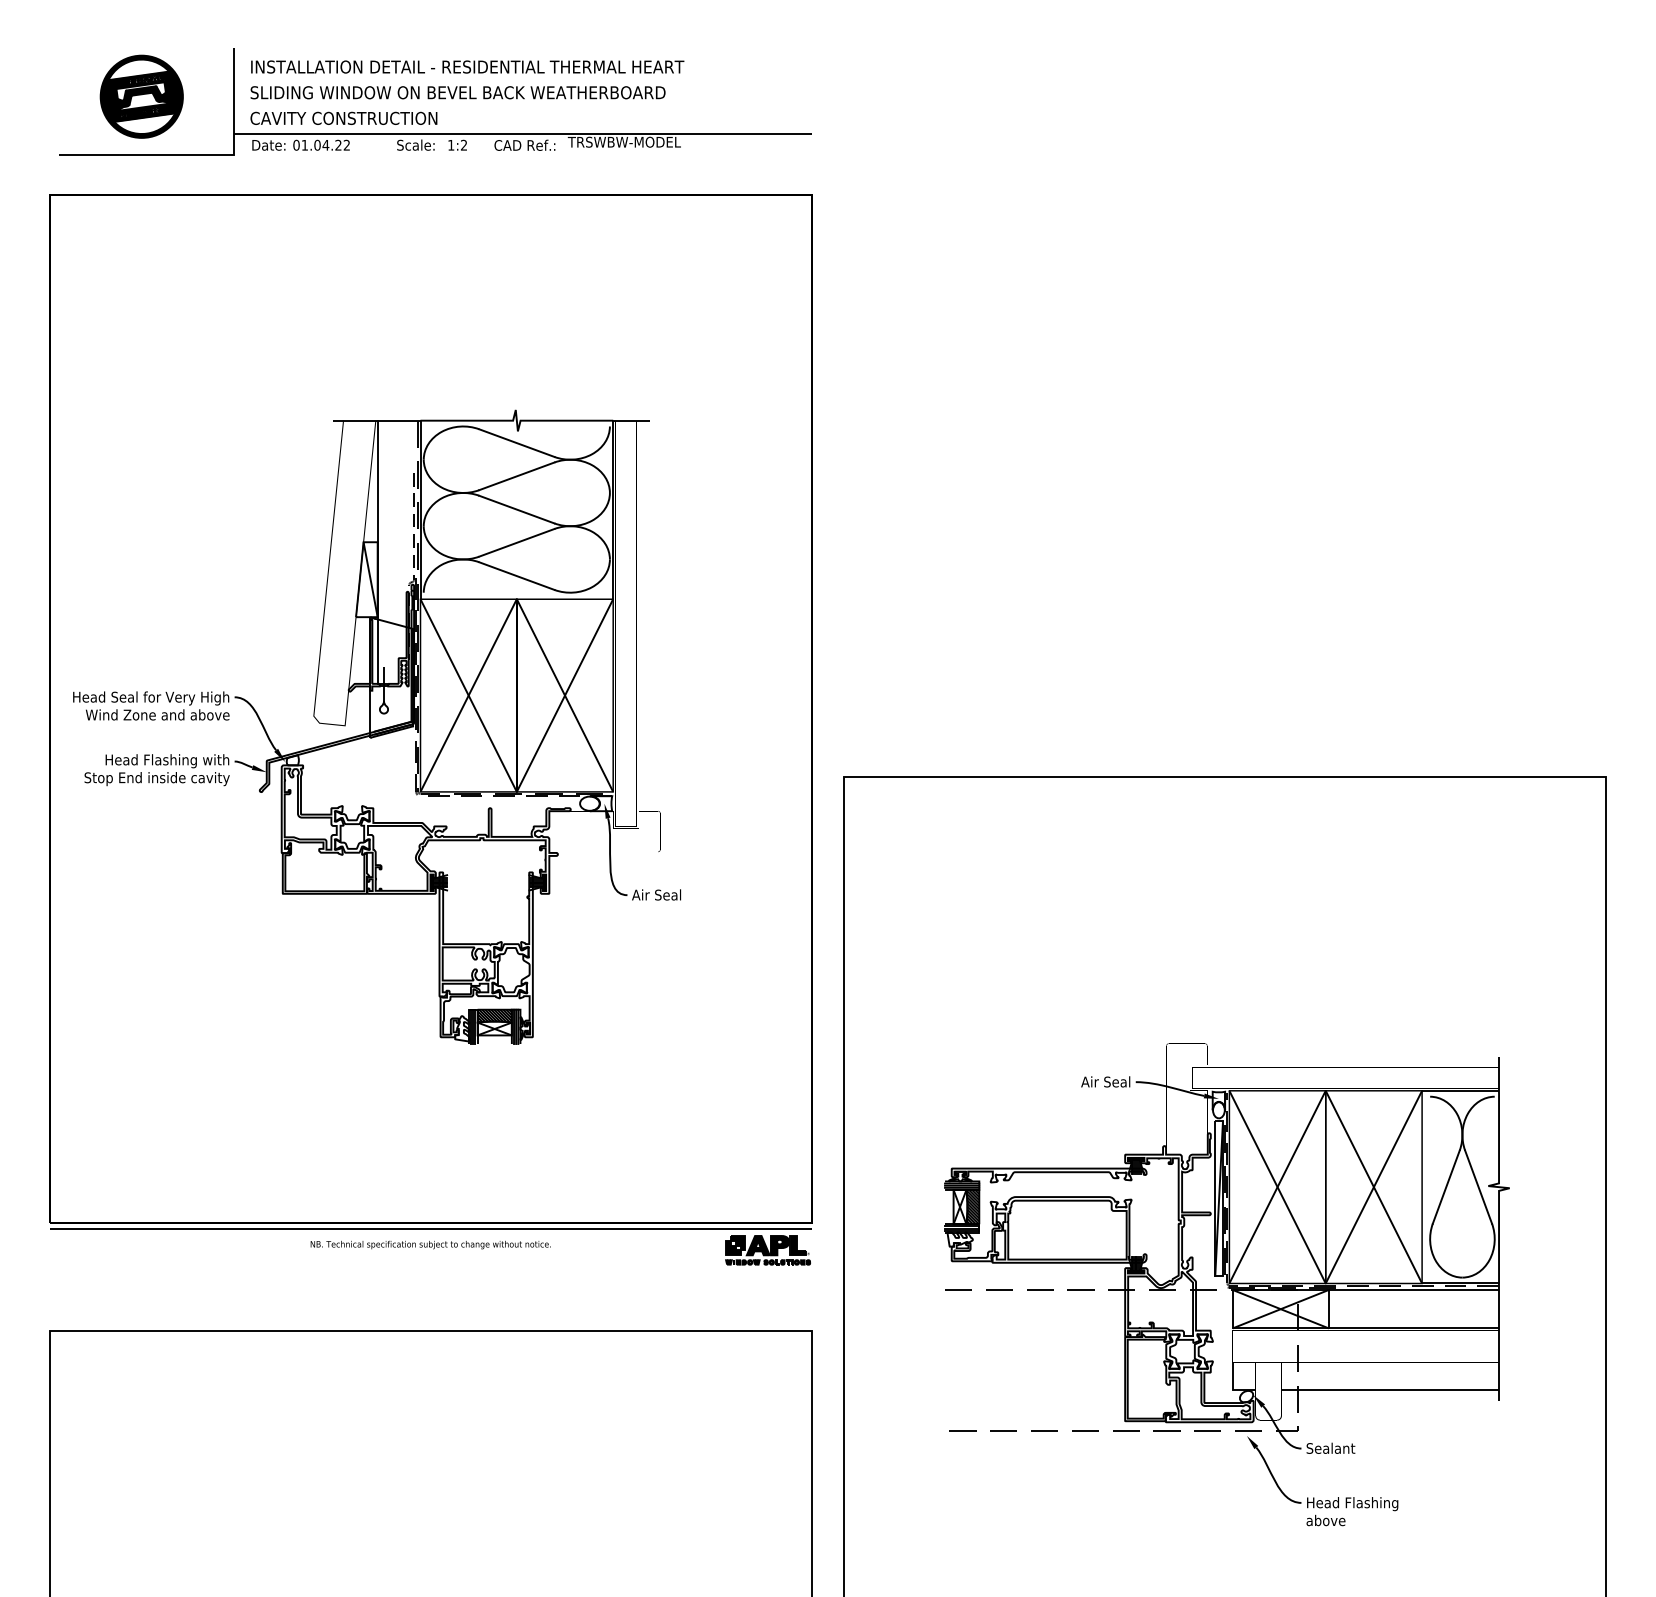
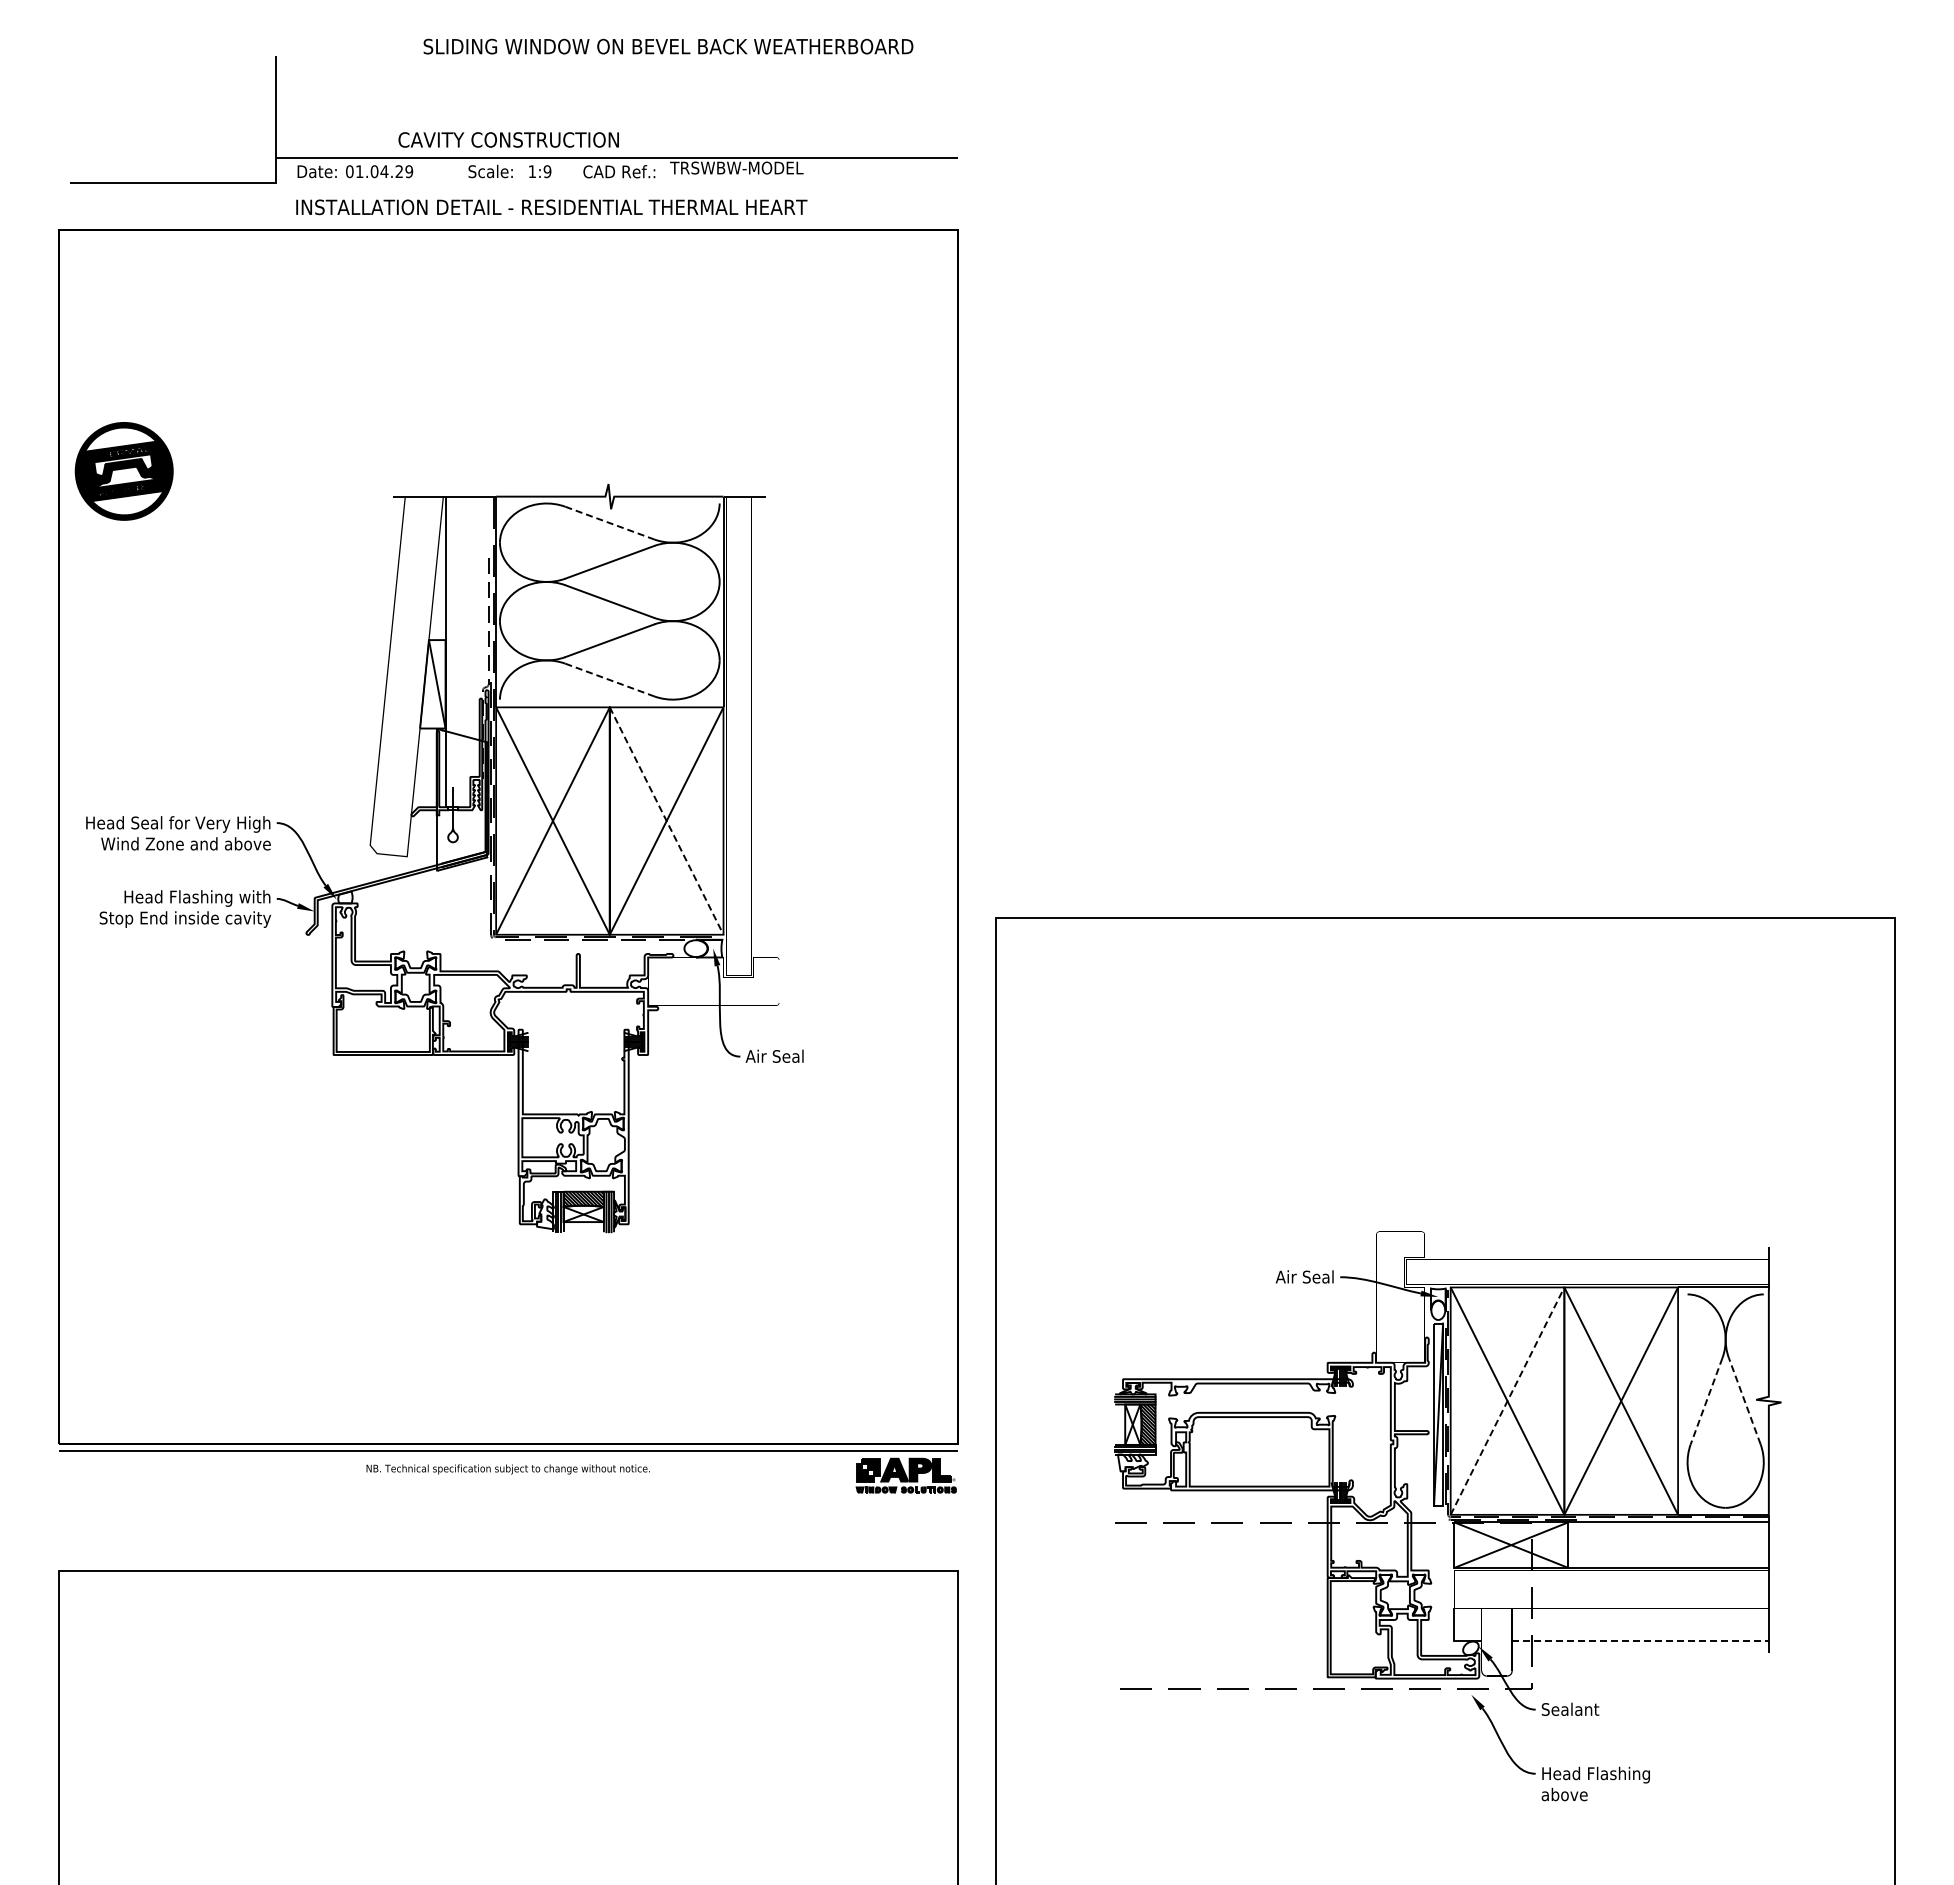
text: (467, 67) -> (551, 207), moved
text: (458, 92) -> (668, 46), moved
part: (141, 96) -> (123, 471), moved
text: (343, 118) -> (508, 139), moved
text: (347, 145) -> (409, 171), 01.04.22 -> 01.04.29
text: (464, 145) -> (547, 171), 1:2 -> 1:9
line: (517, 443) -> (610, 523), solid -> dashed
line: (517, 576) -> (610, 680), solid -> dashed
line: (564, 695) -> (666, 821), solid -> dashed
line: (1277, 1186) -> (1507, 1400), solid -> dashed
line: (1446, 1187) -> (1706, 1401), solid -> dashed
line: (1478, 1187) -> (1744, 1401), solid -> dashed
line: (1390, 1389) -> (1640, 1640), solid -> dashed

